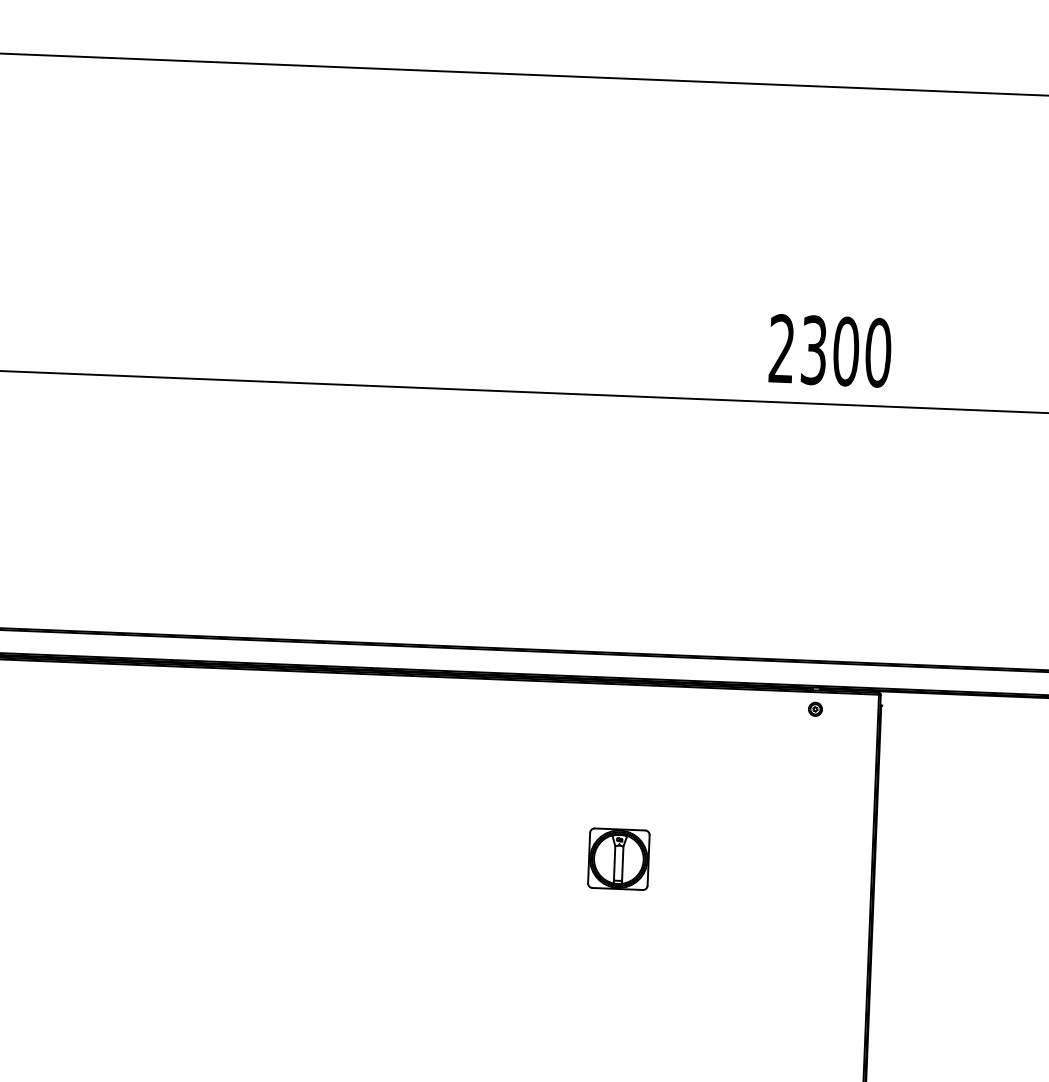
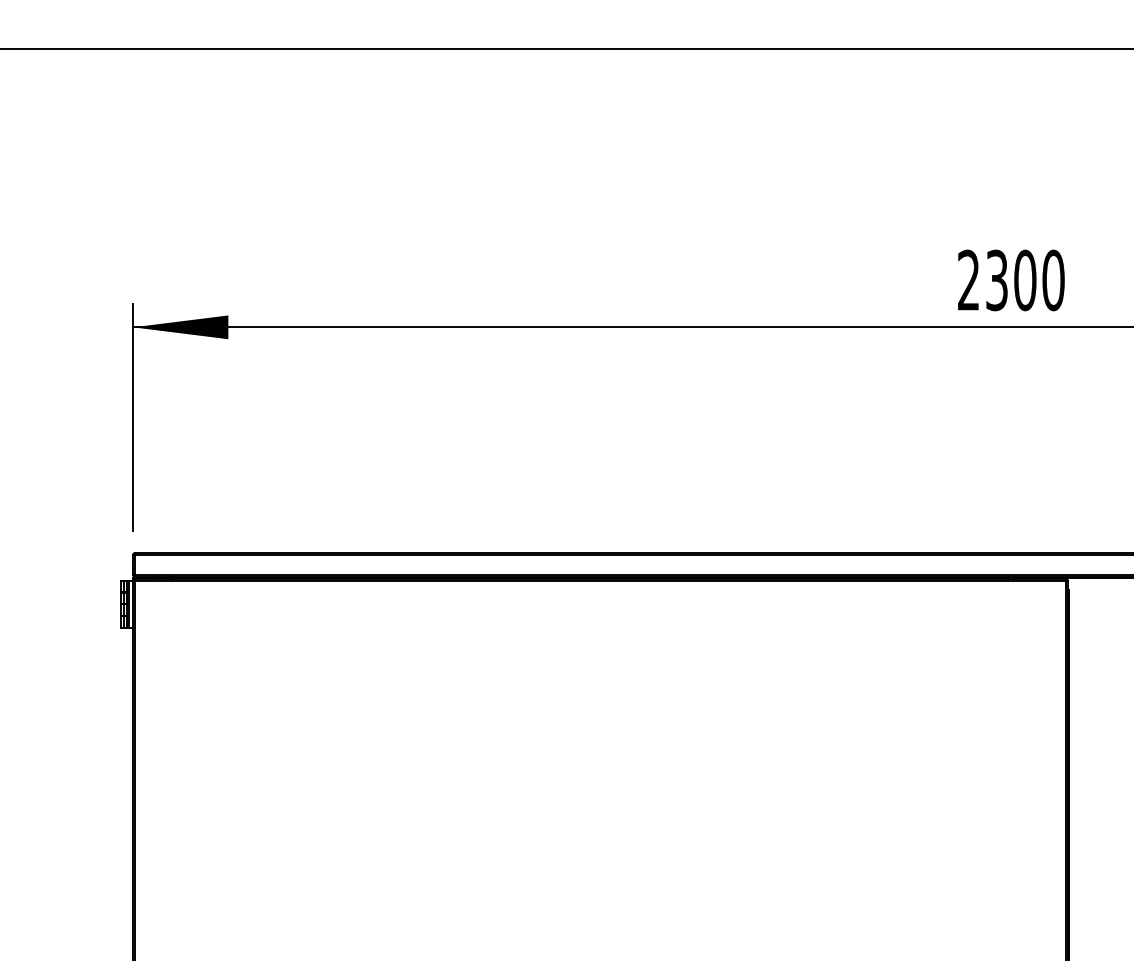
part: (814, 709) -> (1010, 595), removed
part: (618, 859) -> (843, 734), removed

